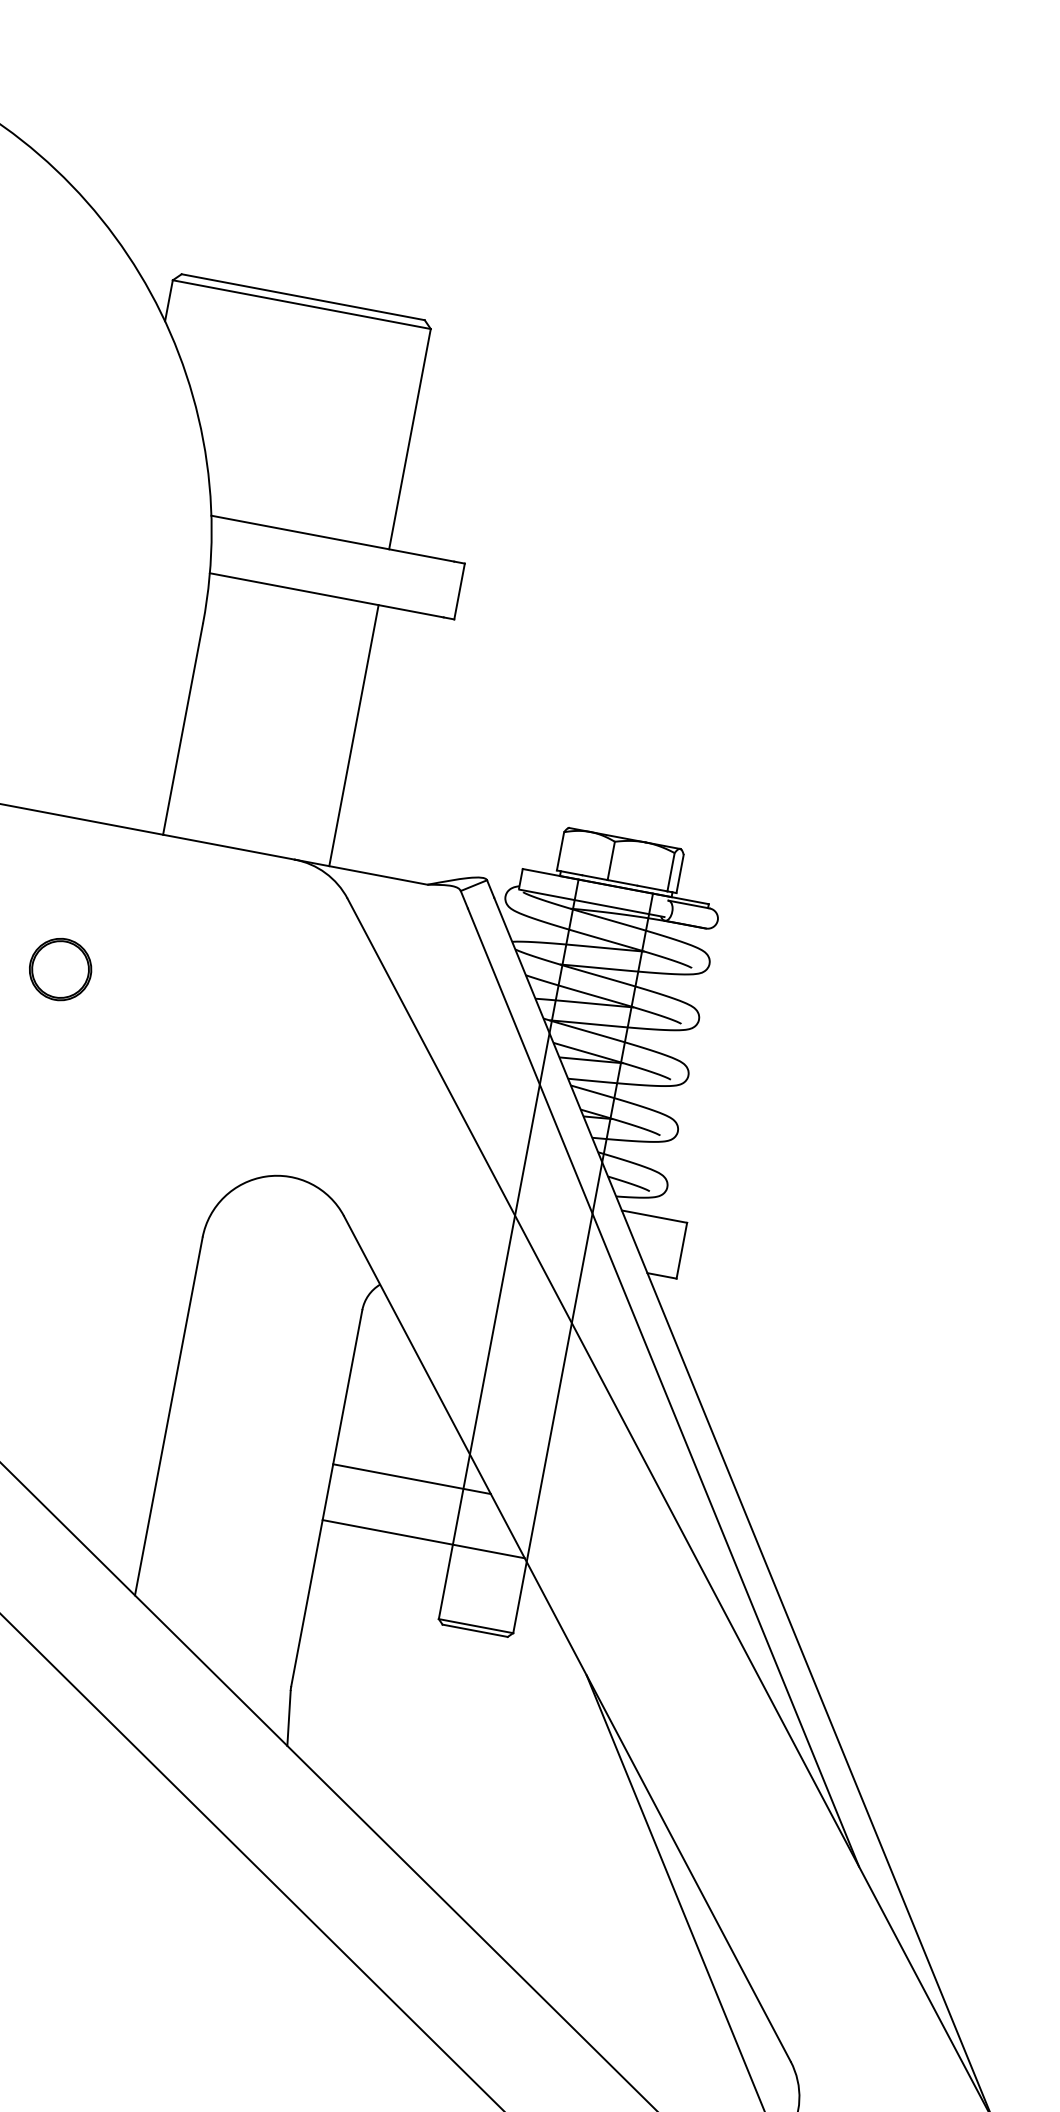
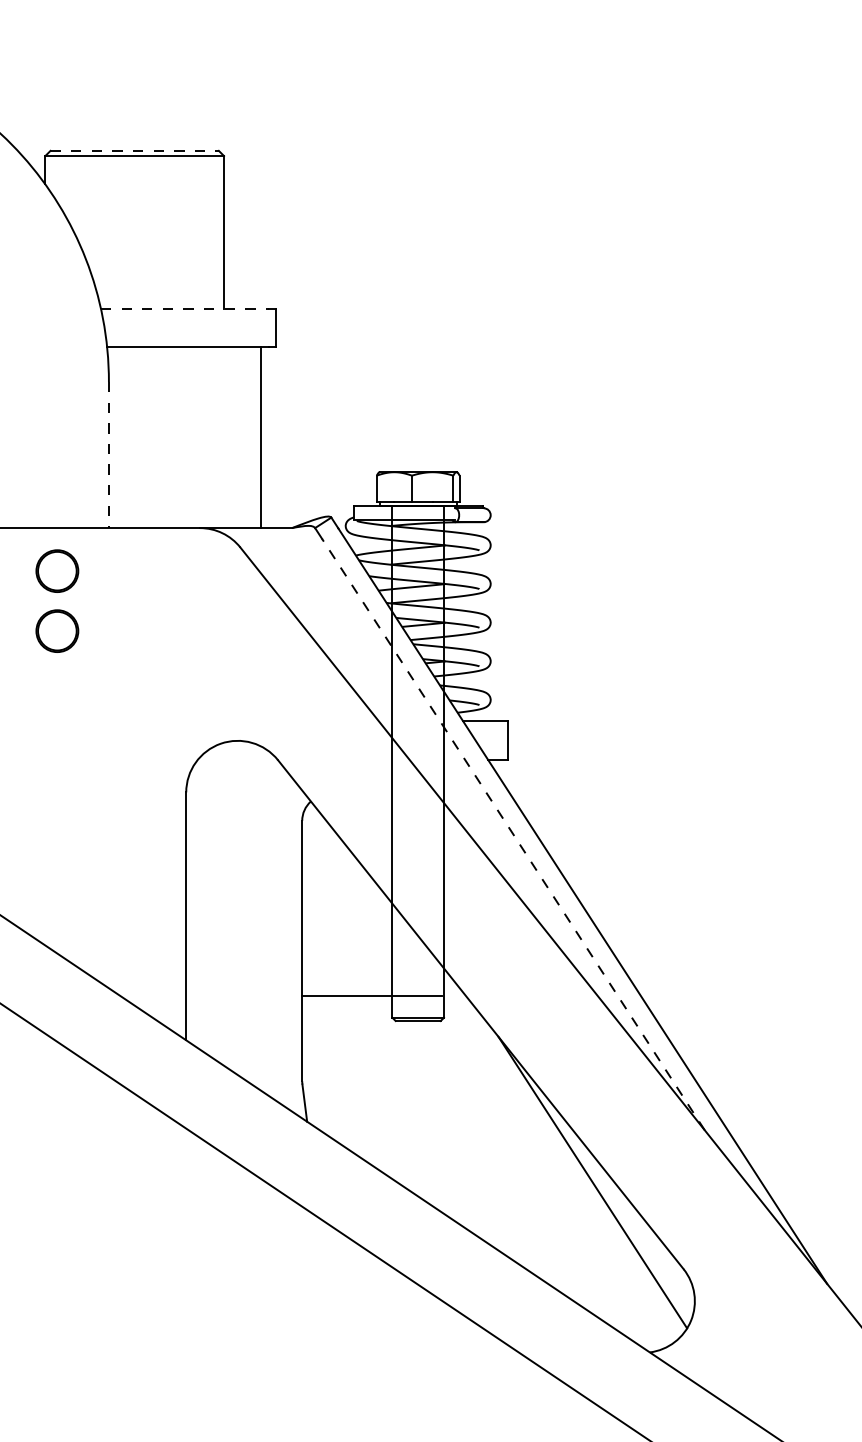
line: (304, 296) -> (135, 150), solid -> dashed
line: (333, 538) -> (185, 308), solid -> dashed
line: (182, 729) -> (108, 455), solid -> dashed
line: (354, 735) -> (261, 437), moved
part: (77, 881) -> (57, 570), added
line: (663, 1387) -> (513, 834), solid -> dashed
line: (411, 1478) -> (356, 927), removed
line: (424, 1539) -> (372, 996), moved

